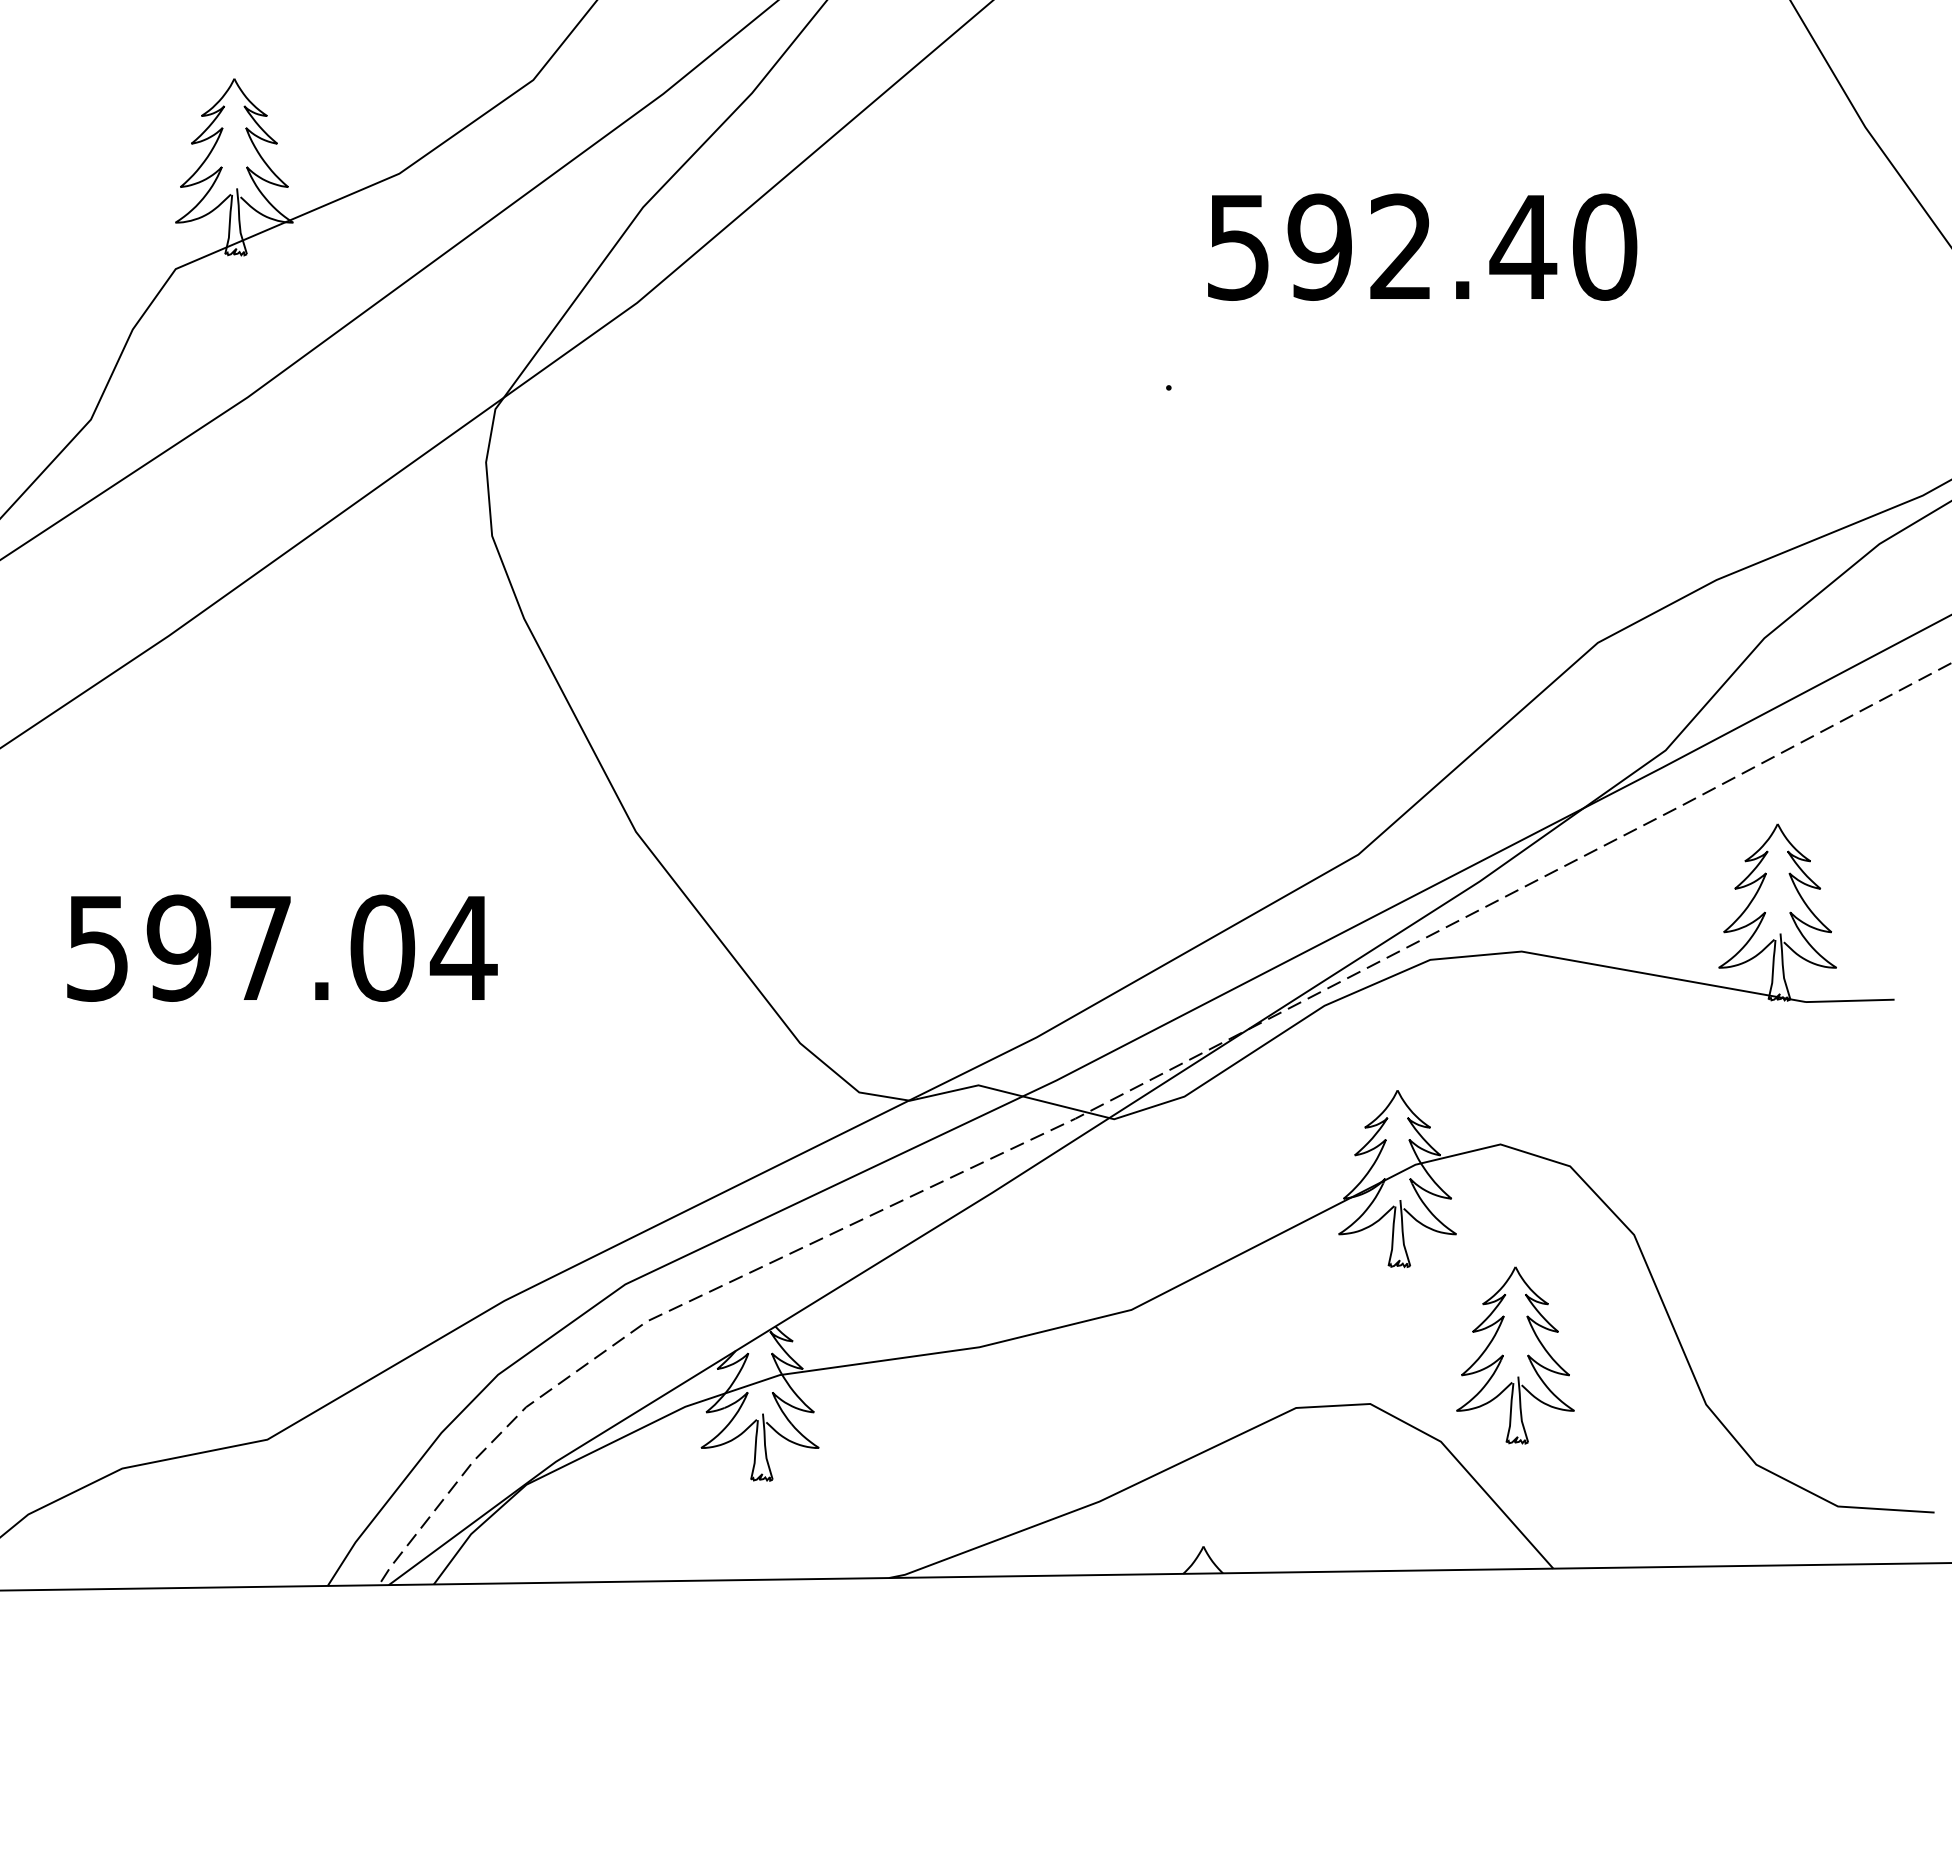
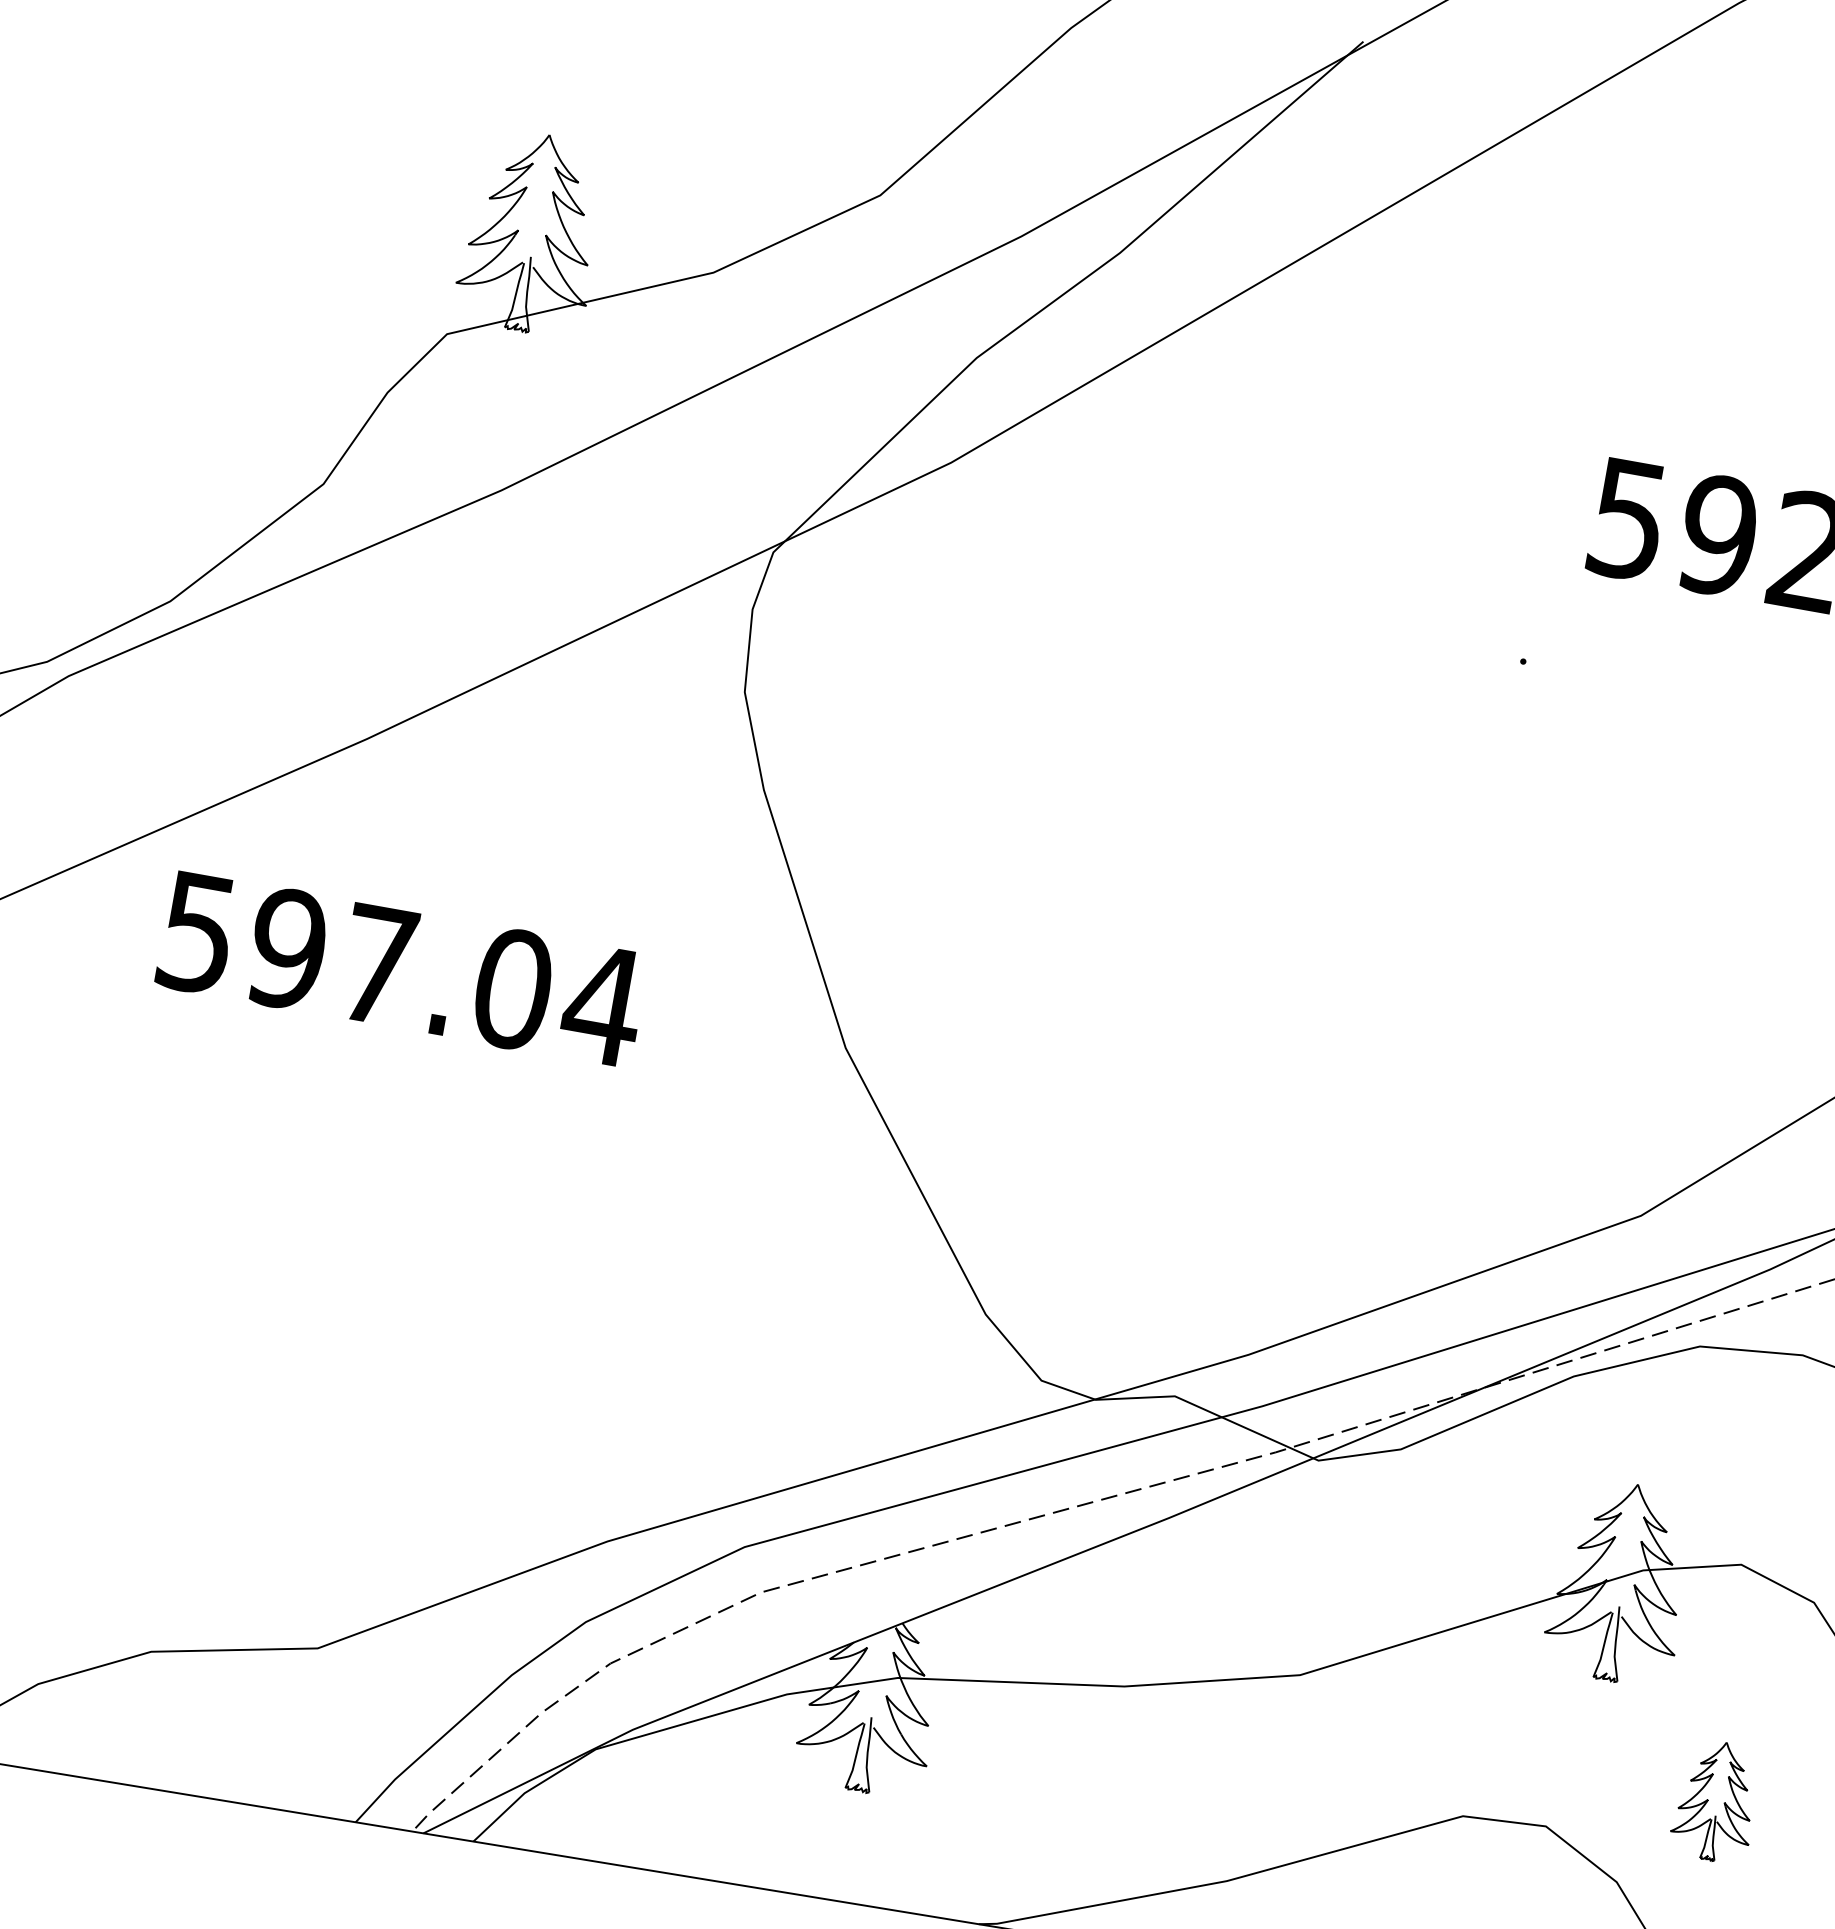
text: (282, 947) -> (402, 968), moved
part: (1515, 1355) -> (1716, 1801), size x0.6

